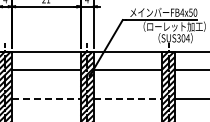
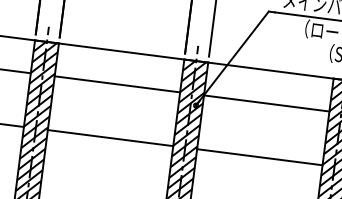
line: (46, 99) -> (110, 138), dashed -> solid
line: (128, 99) -> (260, 158), dashed -> solid

